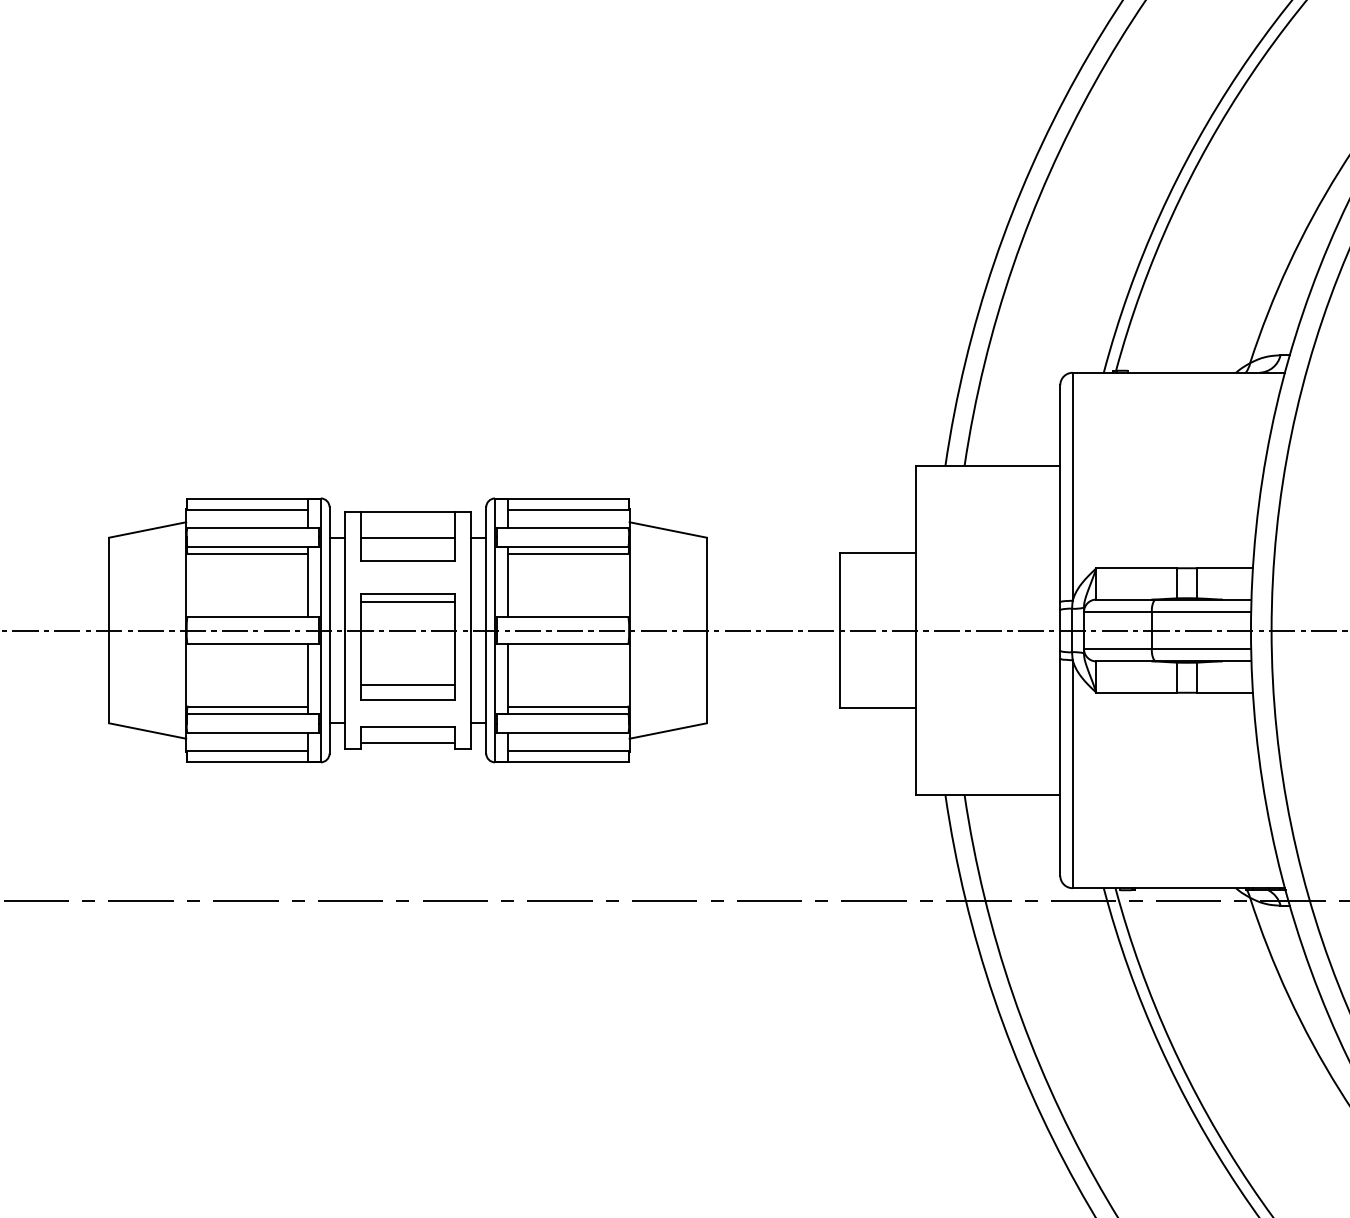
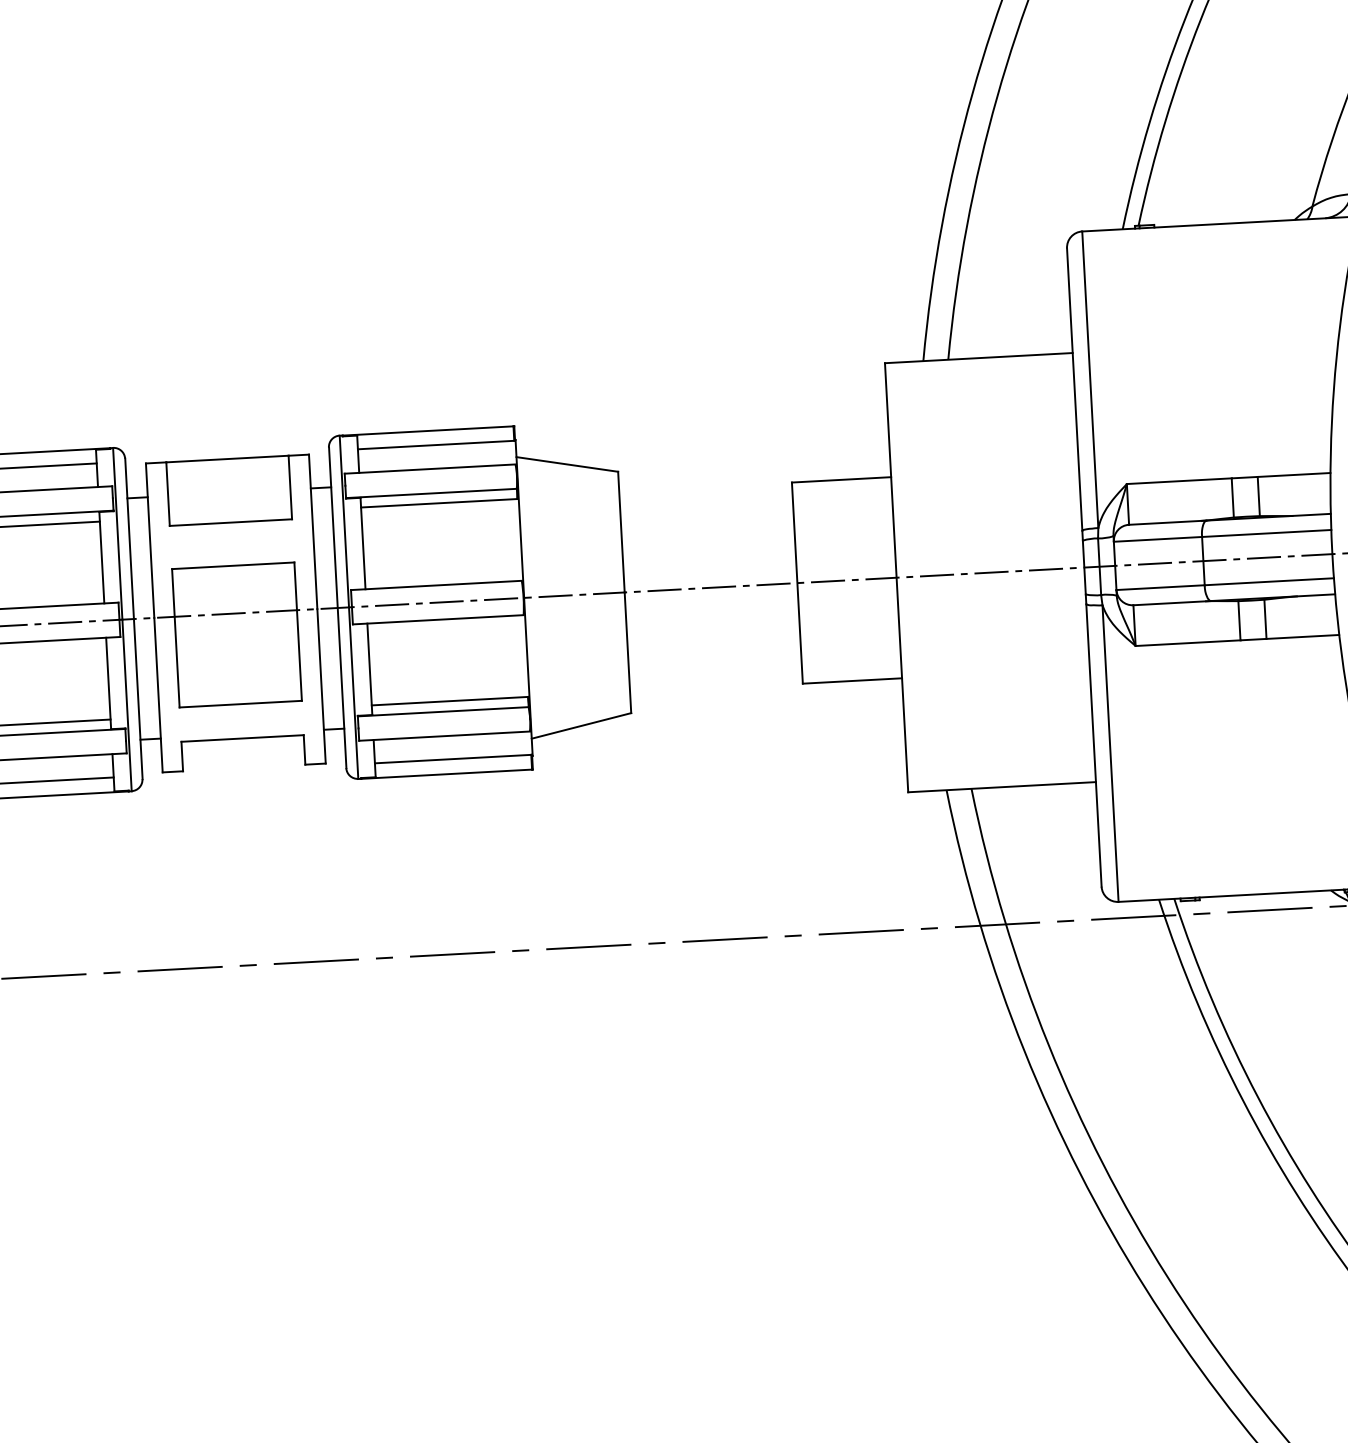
line: (408, 537) -> (229, 492), removed
line: (408, 601) -> (234, 575), removed
line: (408, 684) -> (240, 683), removed
line: (408, 743) -> (244, 760), removed

